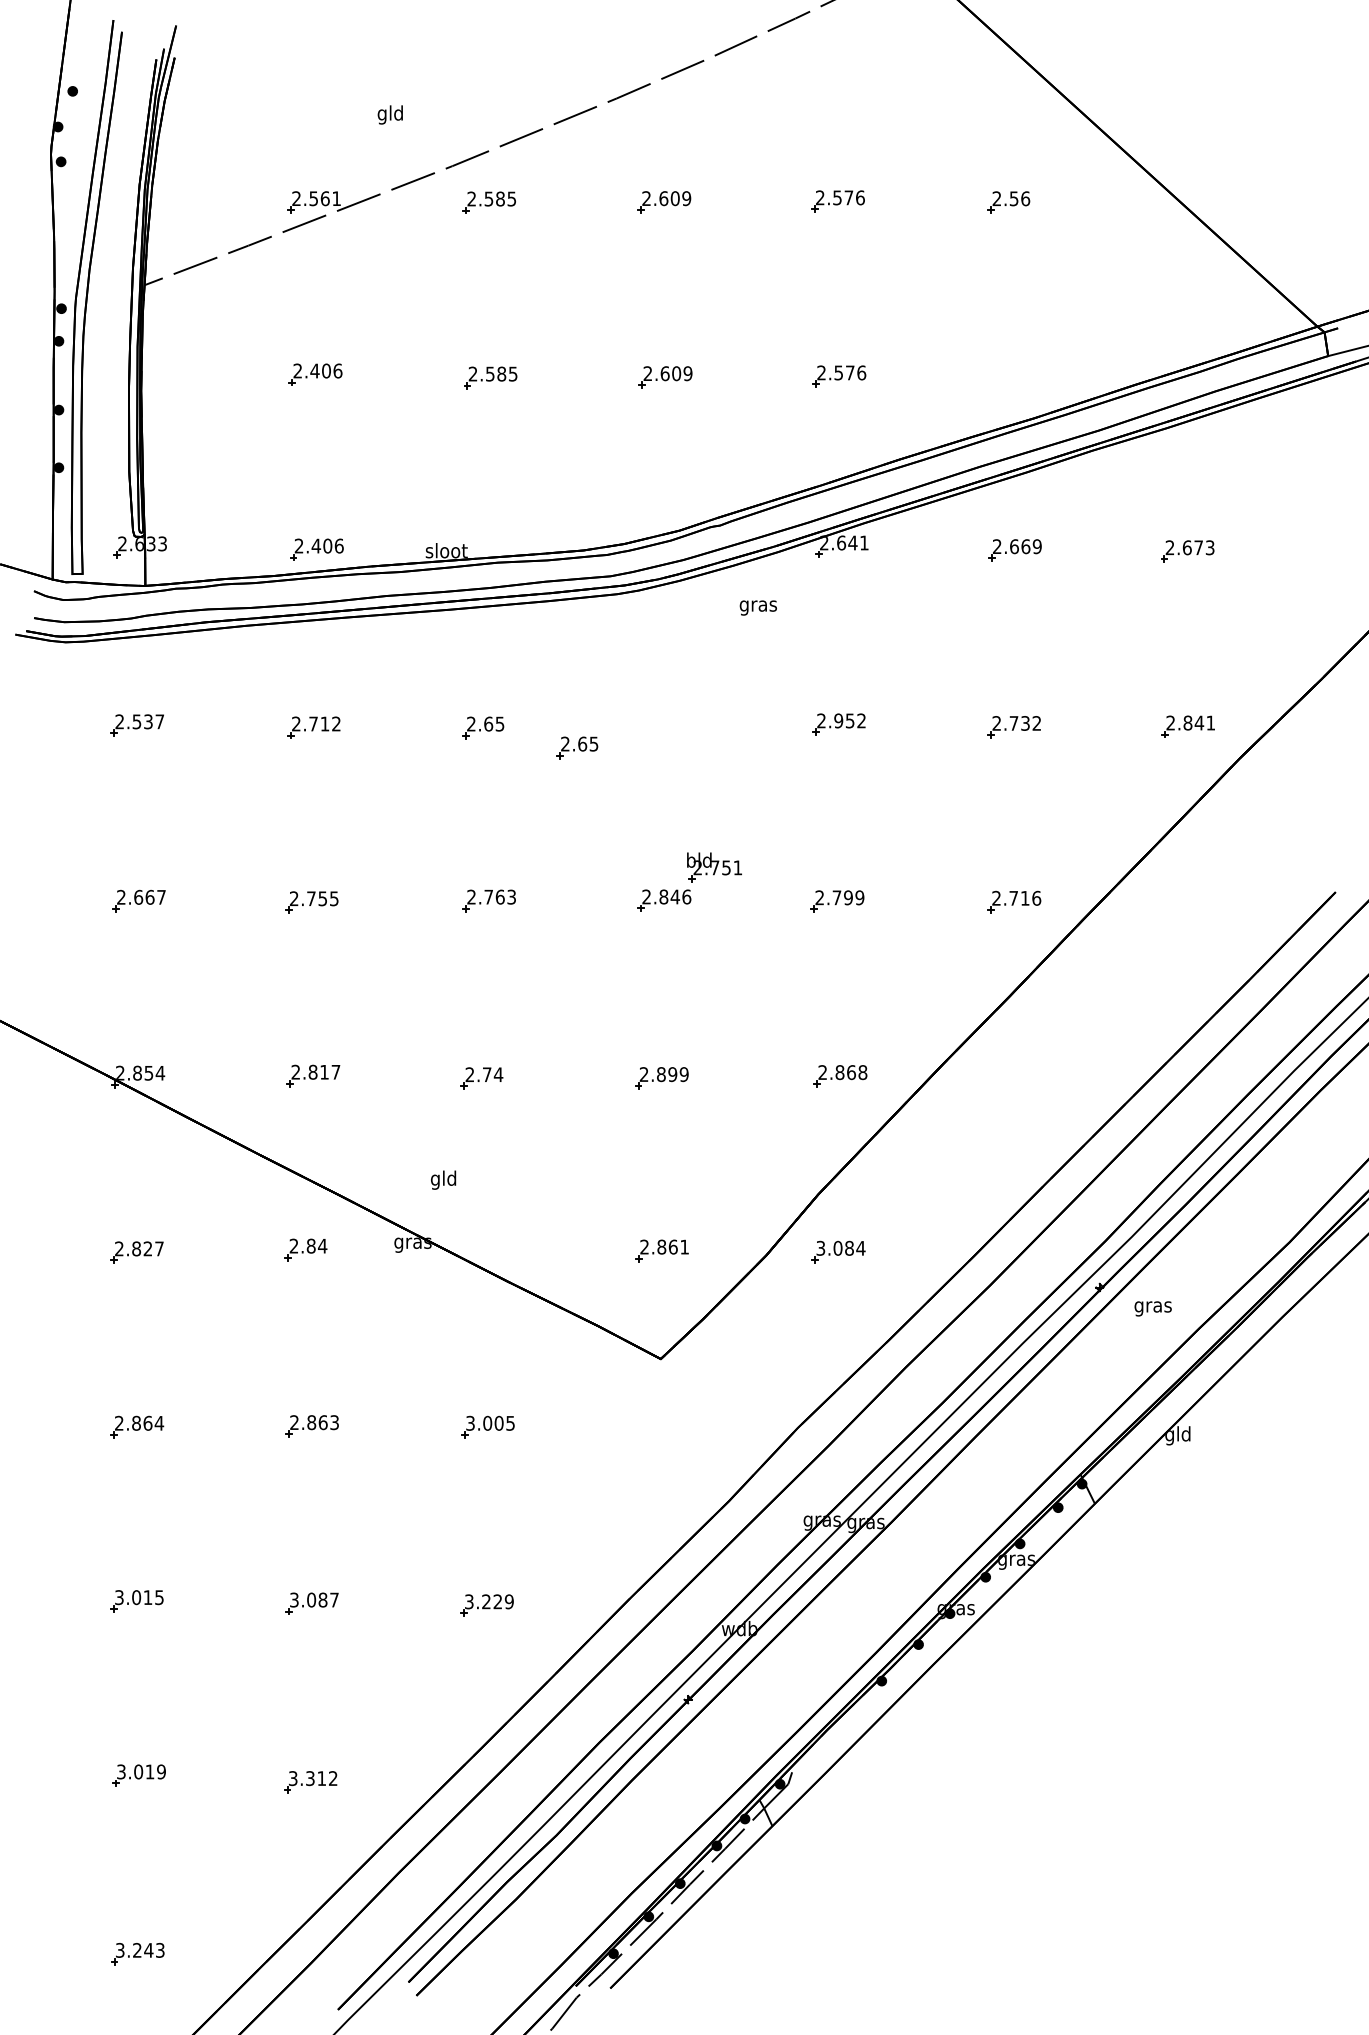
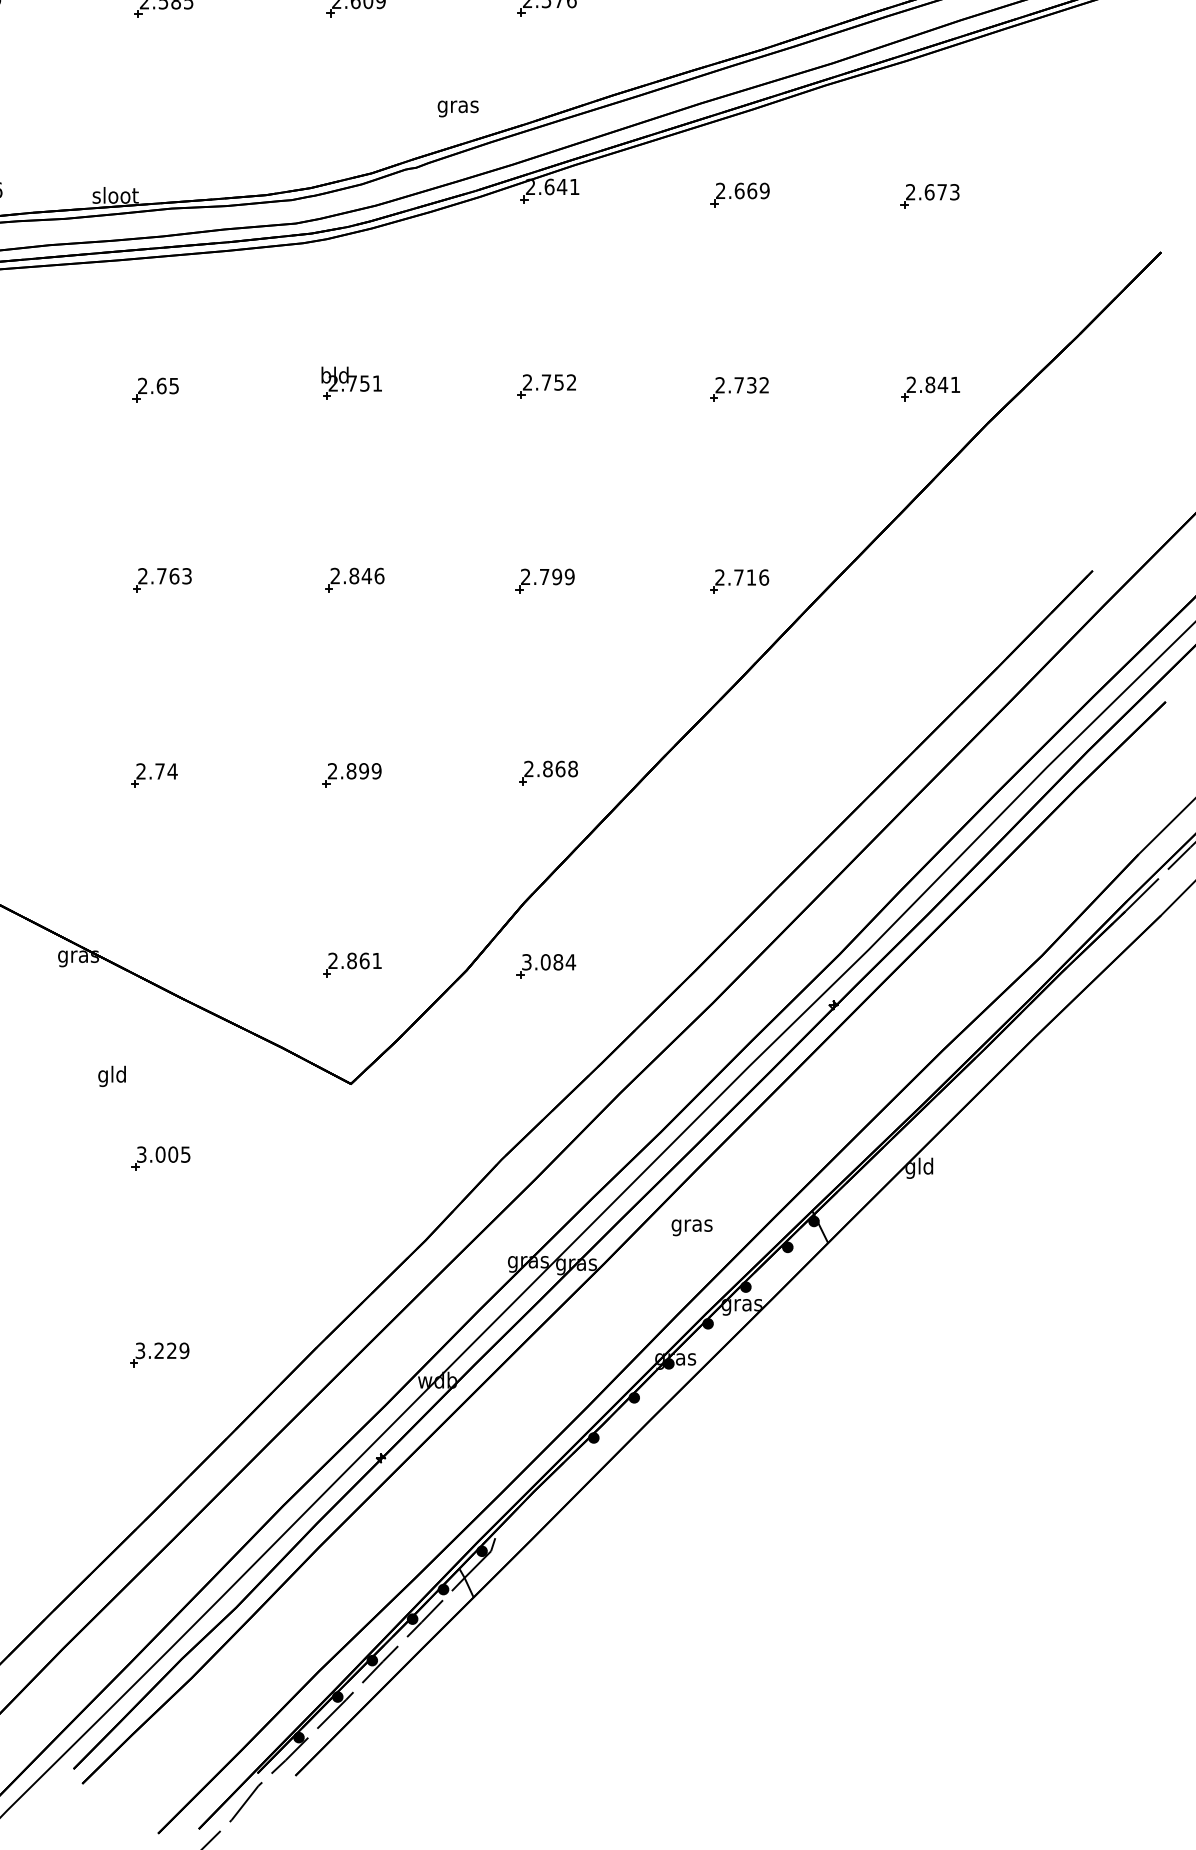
text: (757, 607) -> (457, 108), moved
text: (838, 720) -> (546, 382), 2.952 -> 2.752
part: (577, 747) -> (259, 411), removed
part: (714, 867) -> (351, 383), moved
text: (443, 1179) -> (112, 1075), moved
text: (1152, 1308) -> (691, 1227), moved

